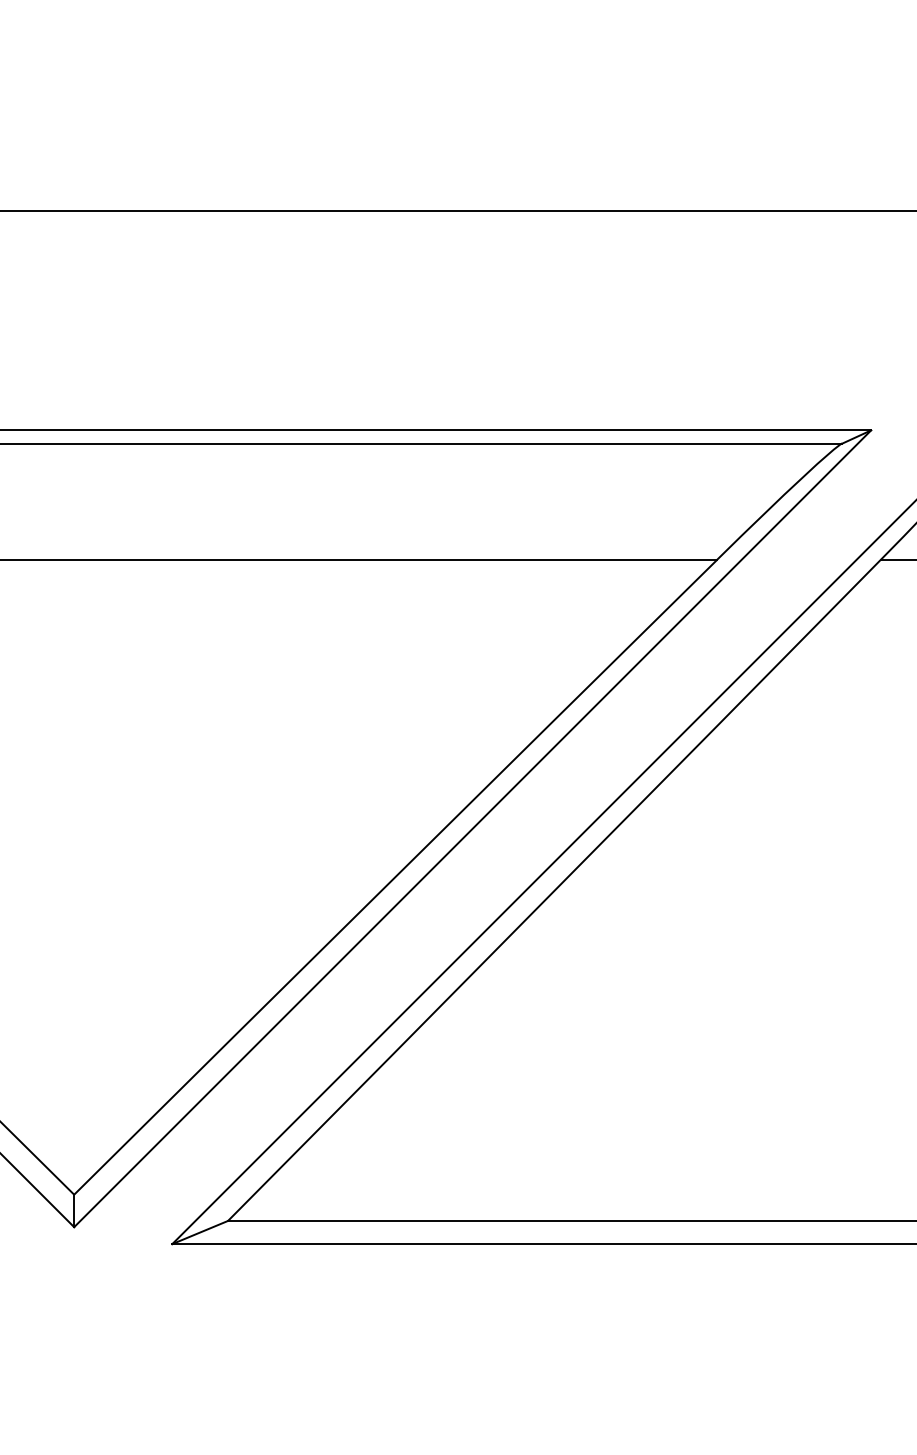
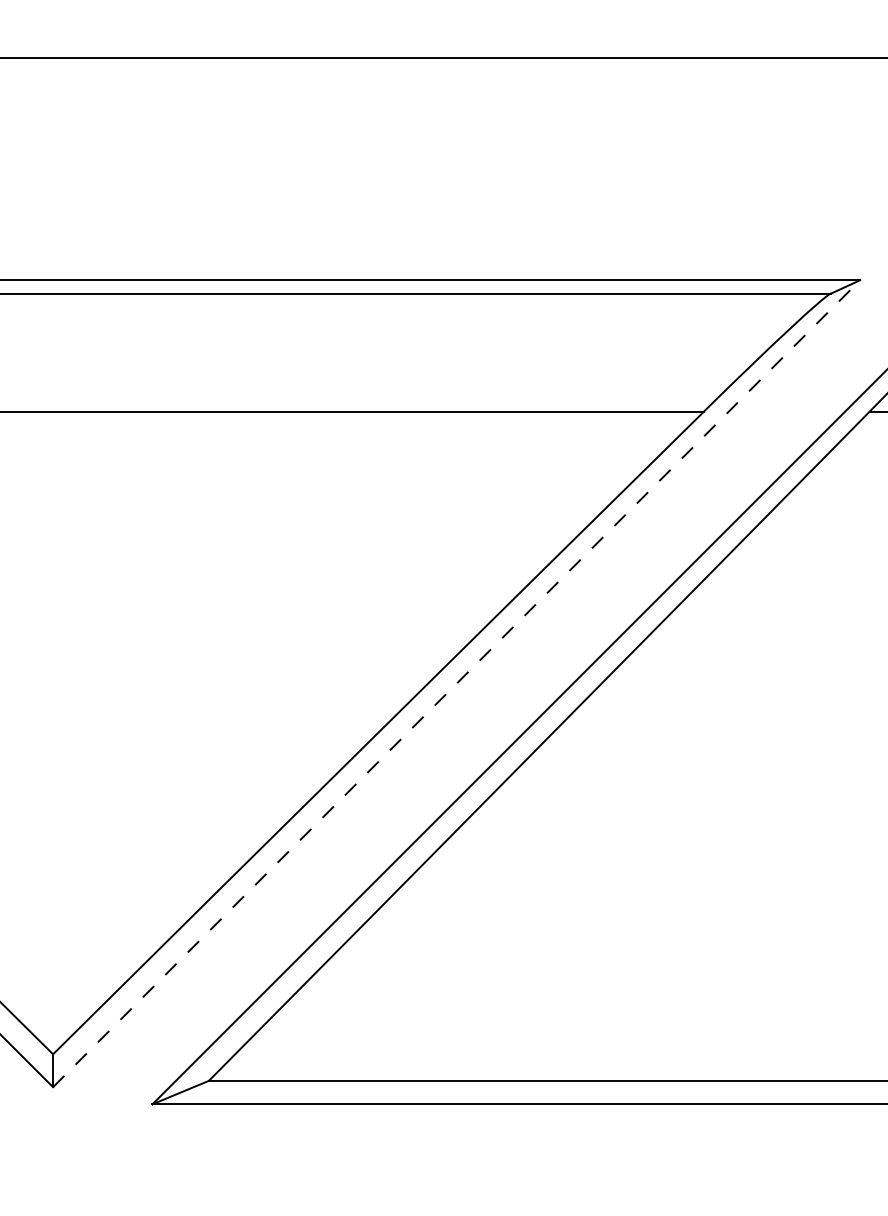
line: (473, 828) -> (457, 683), solid -> dashed

